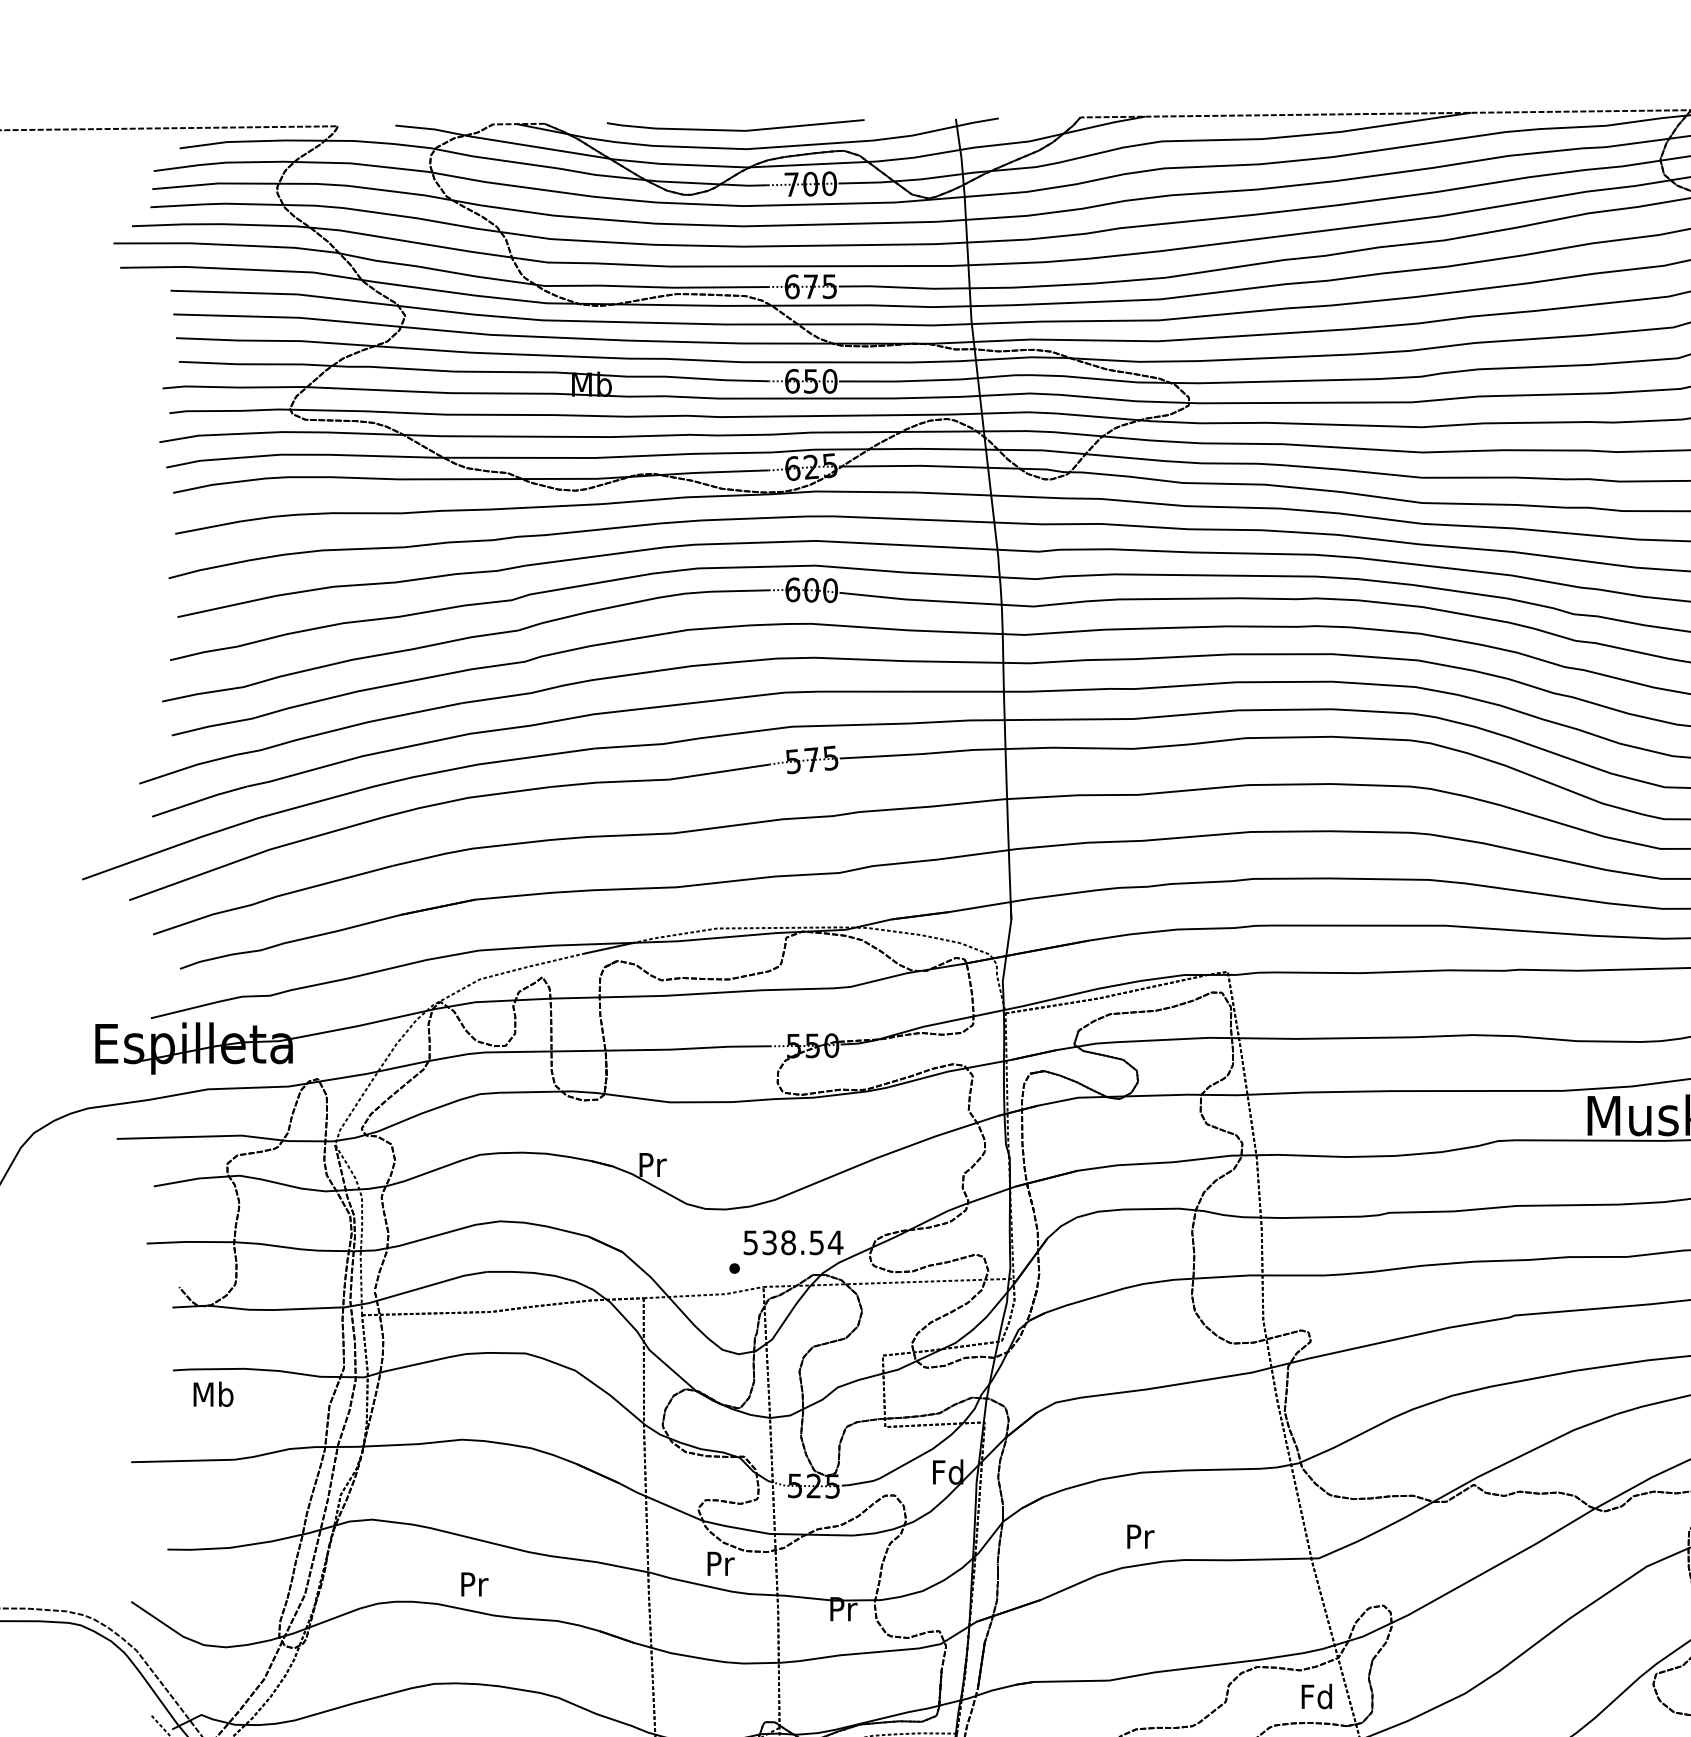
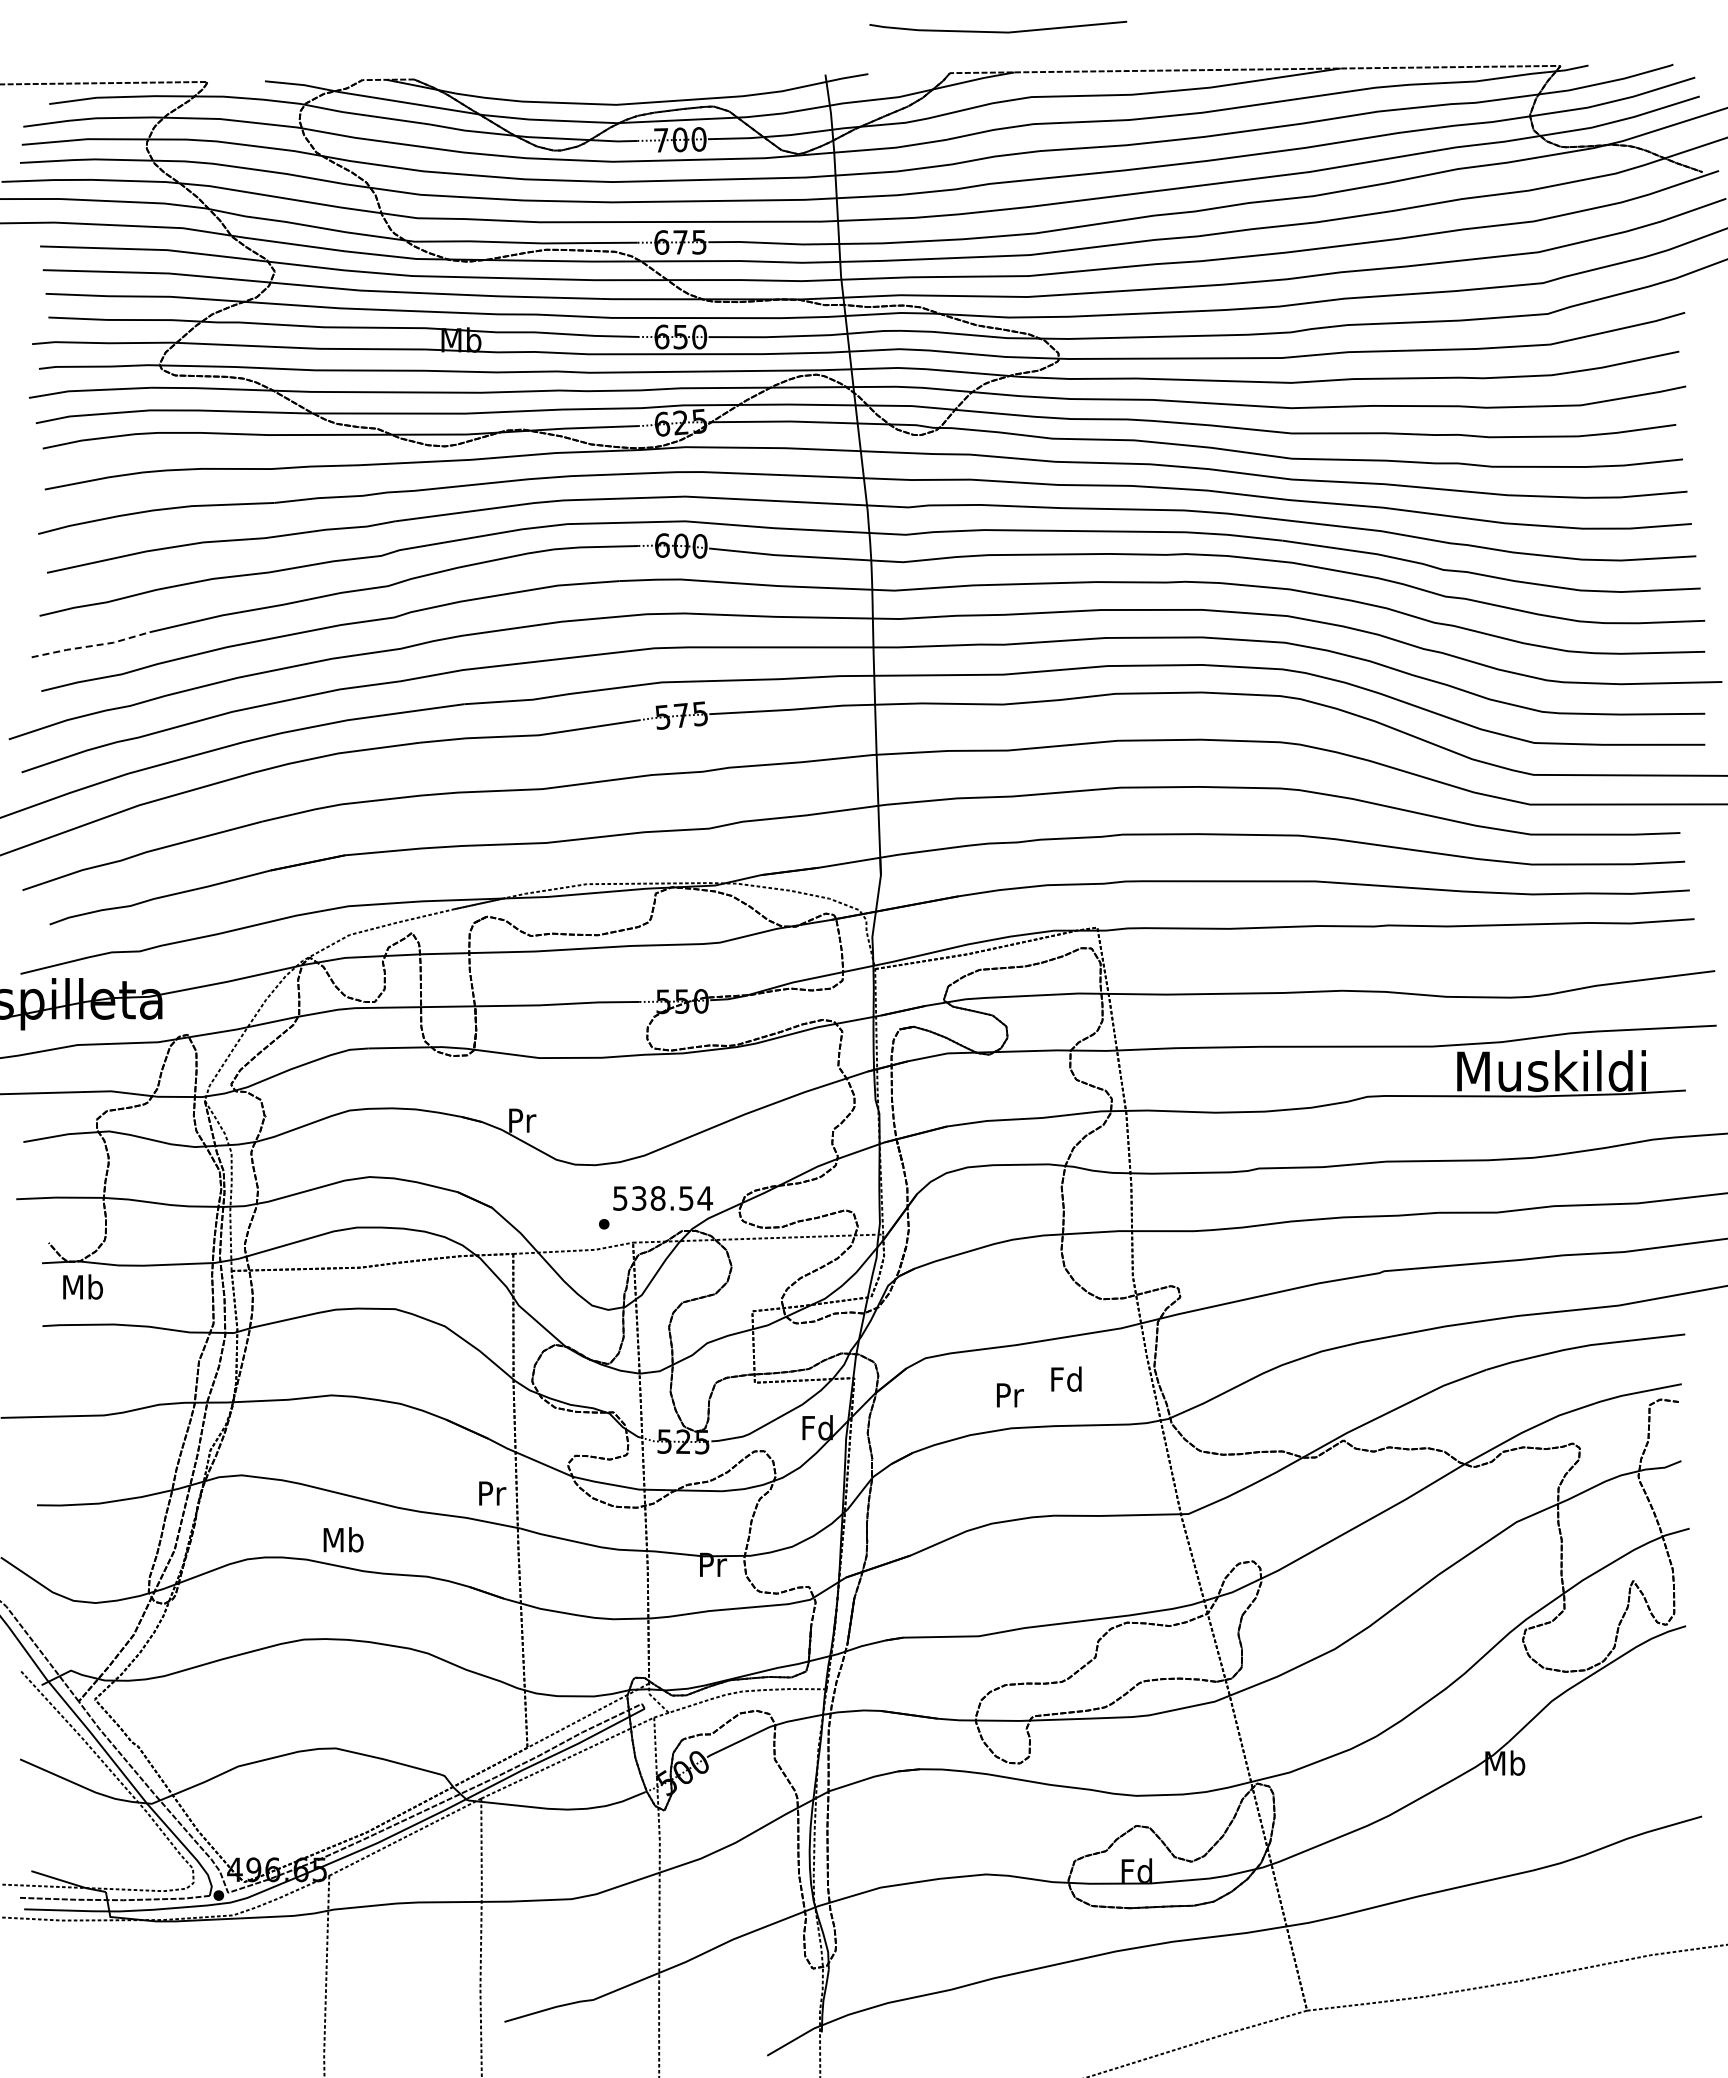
line: (735, 129) -> (998, 31), moved
line: (221, 690) -> (91, 646), solid -> dashed
text: (212, 1393) -> (82, 1286), moved
text: (1140, 1536) -> (1010, 1395), moved
text: (720, 1563) -> (492, 1493), moved
text: (473, 1583) -> (343, 1539), Pr -> Mb
text: (1316, 1695) -> (1066, 1378), moved

